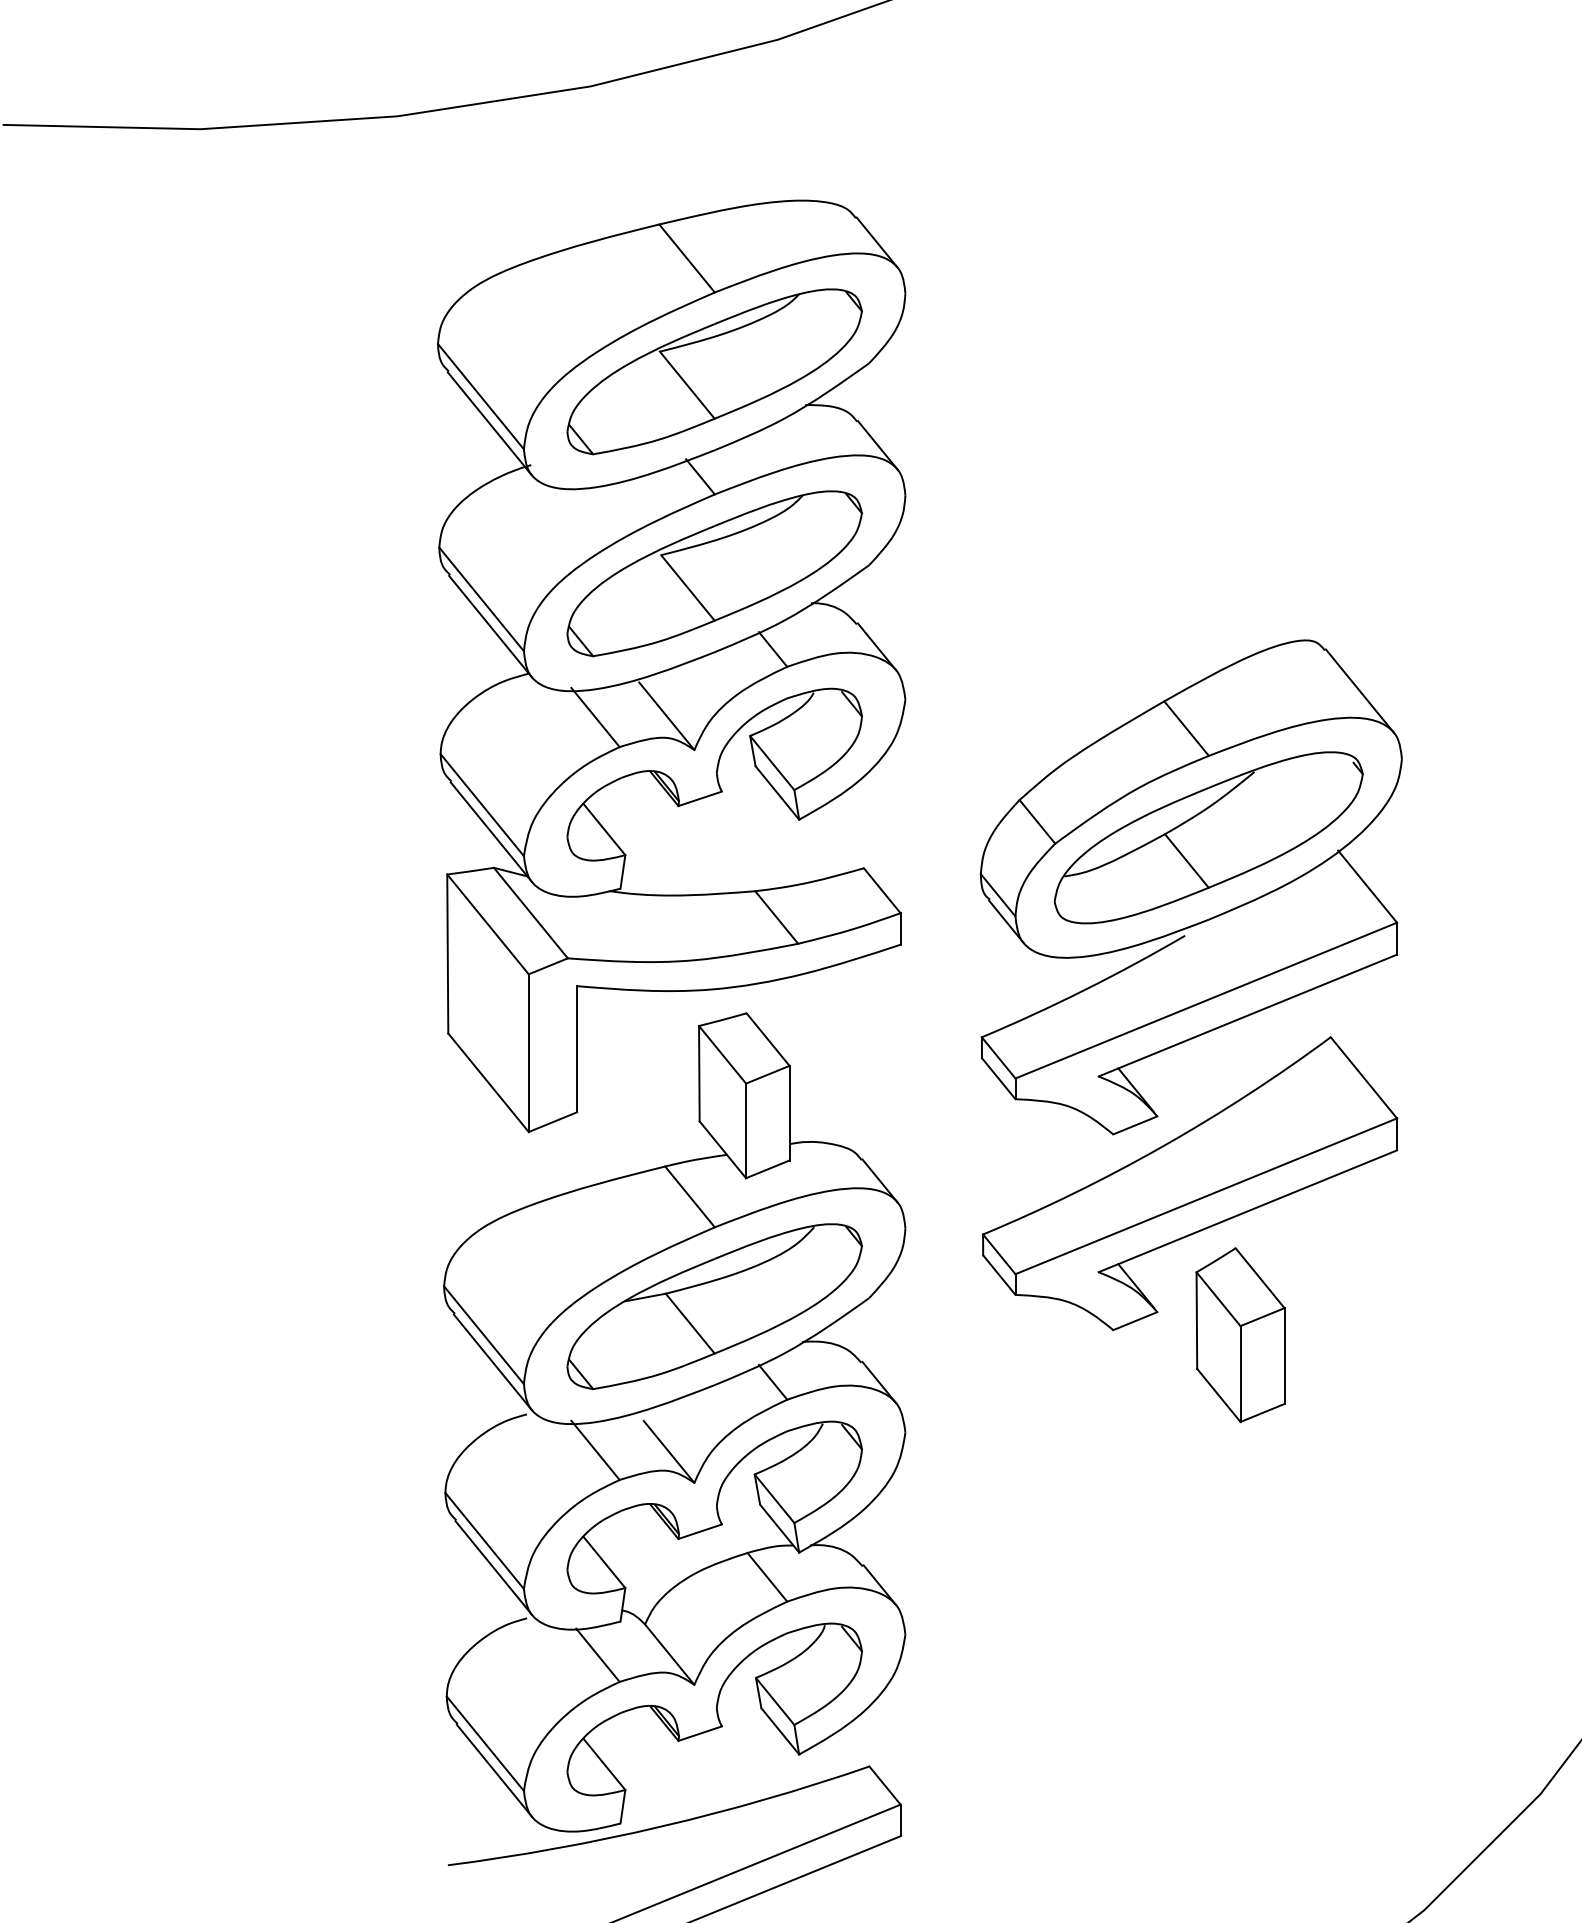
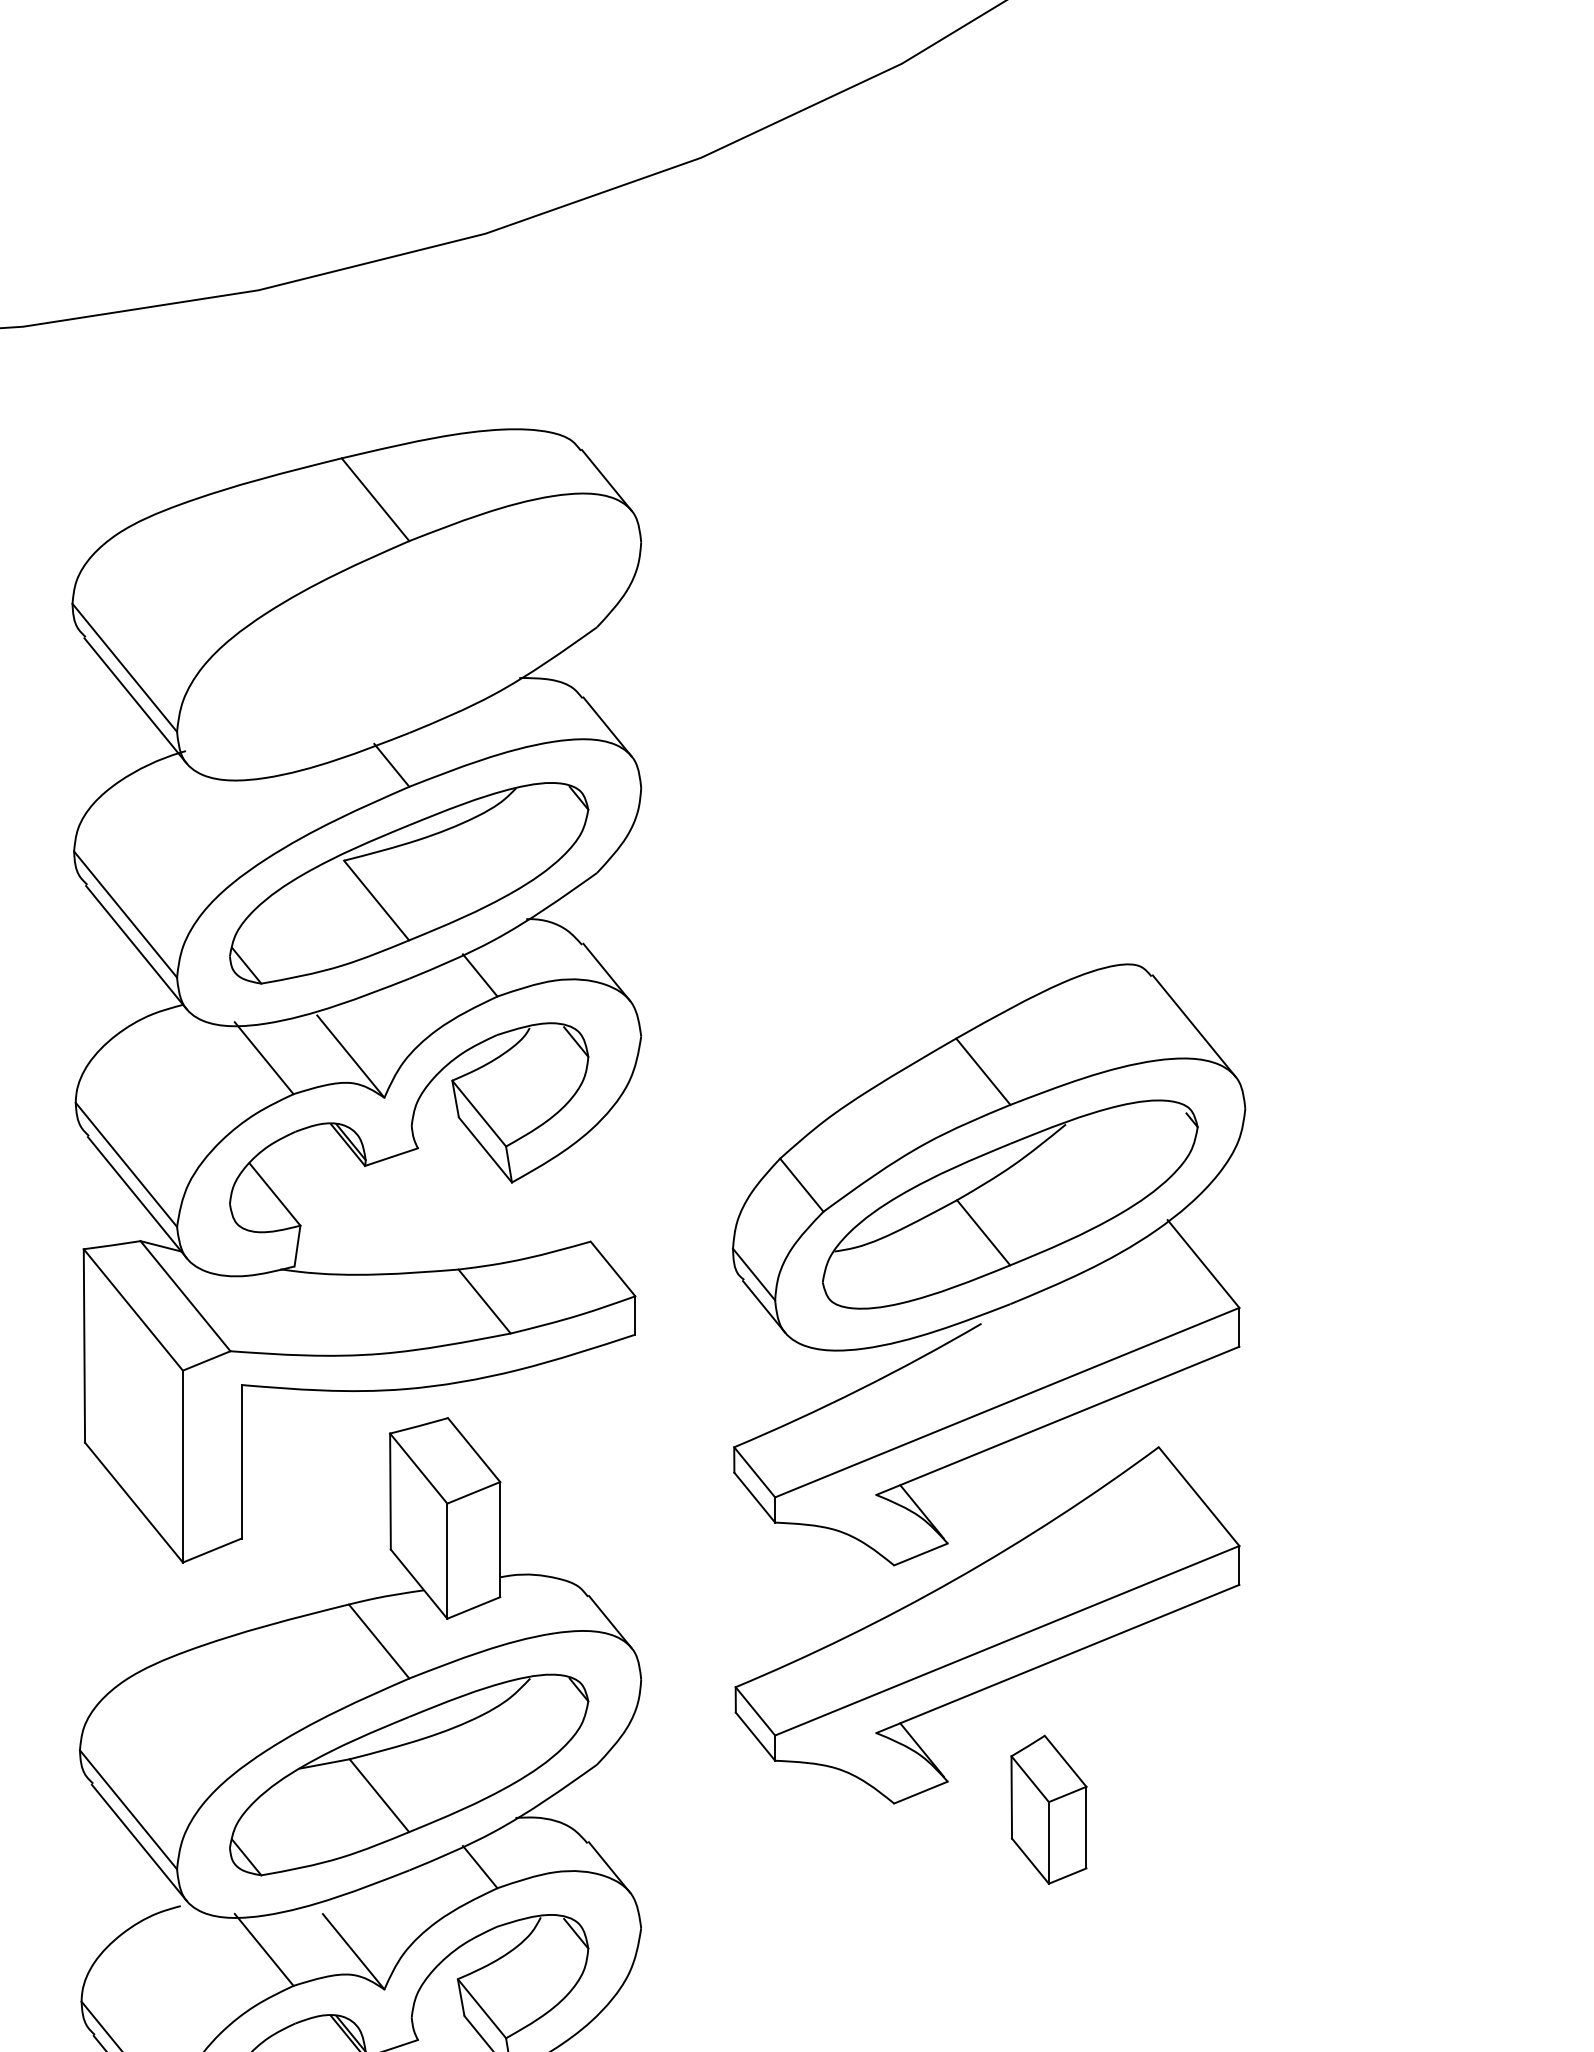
part: (714, 371) -> (408, 637), removed
part: (1240, 1335) -> (1048, 1810), size x0.7

